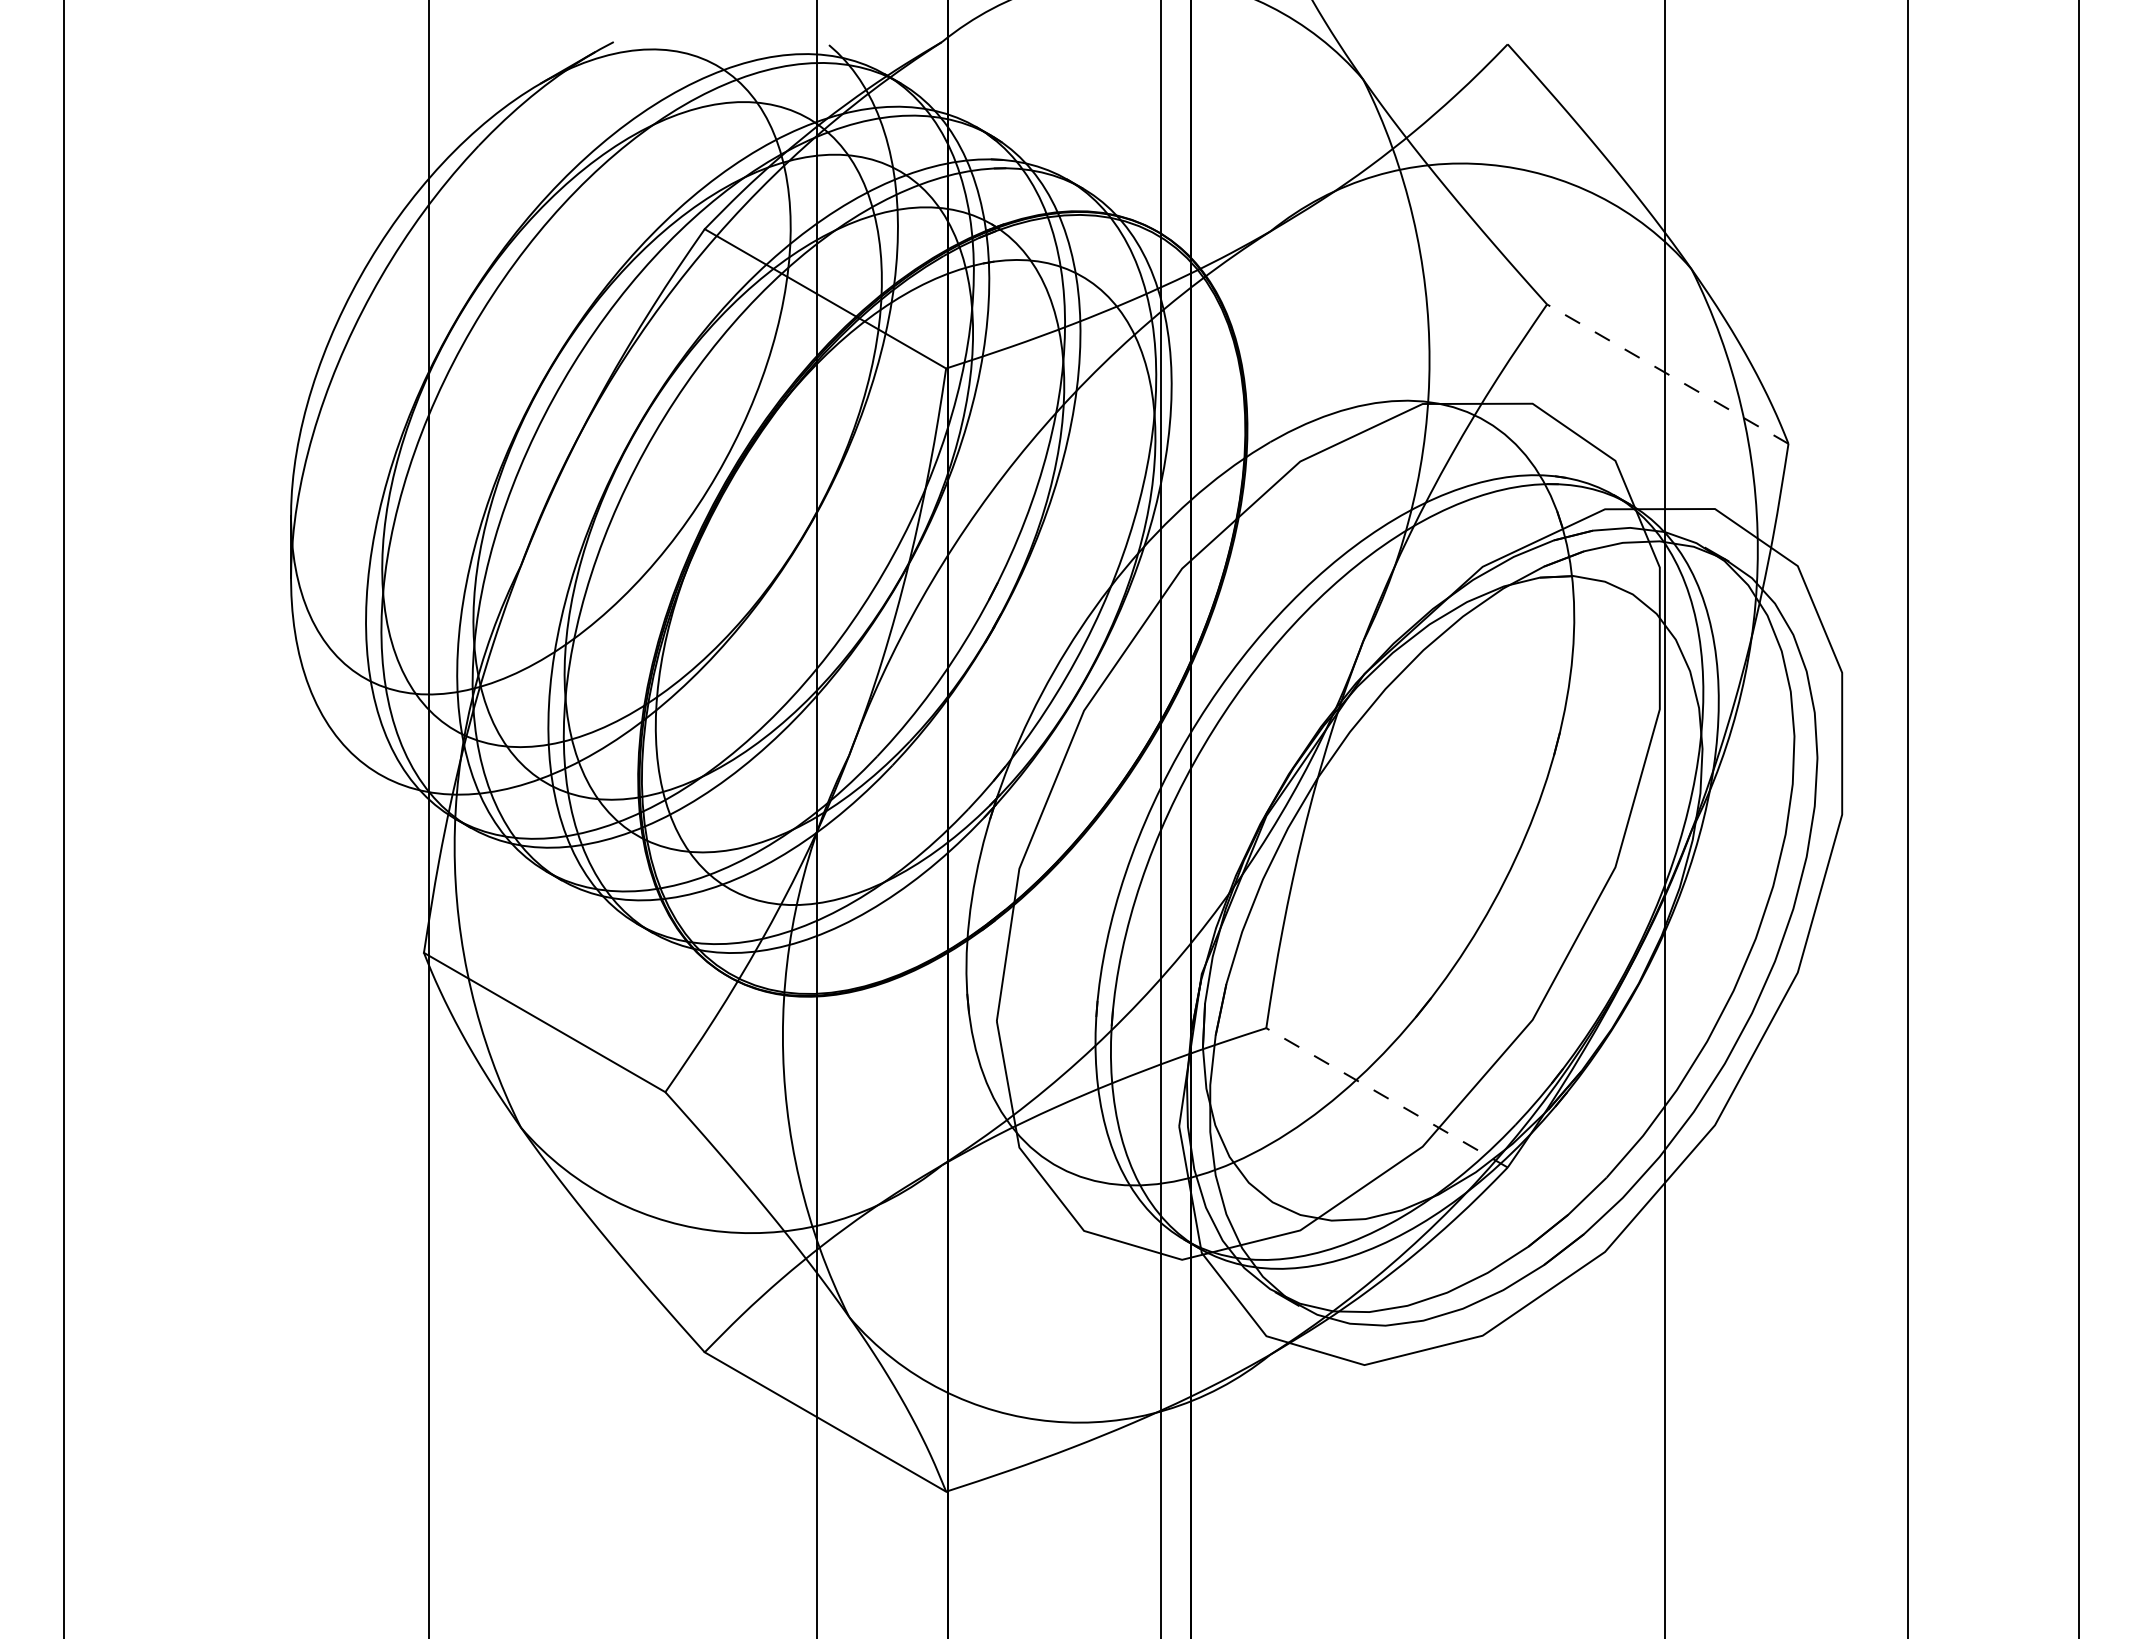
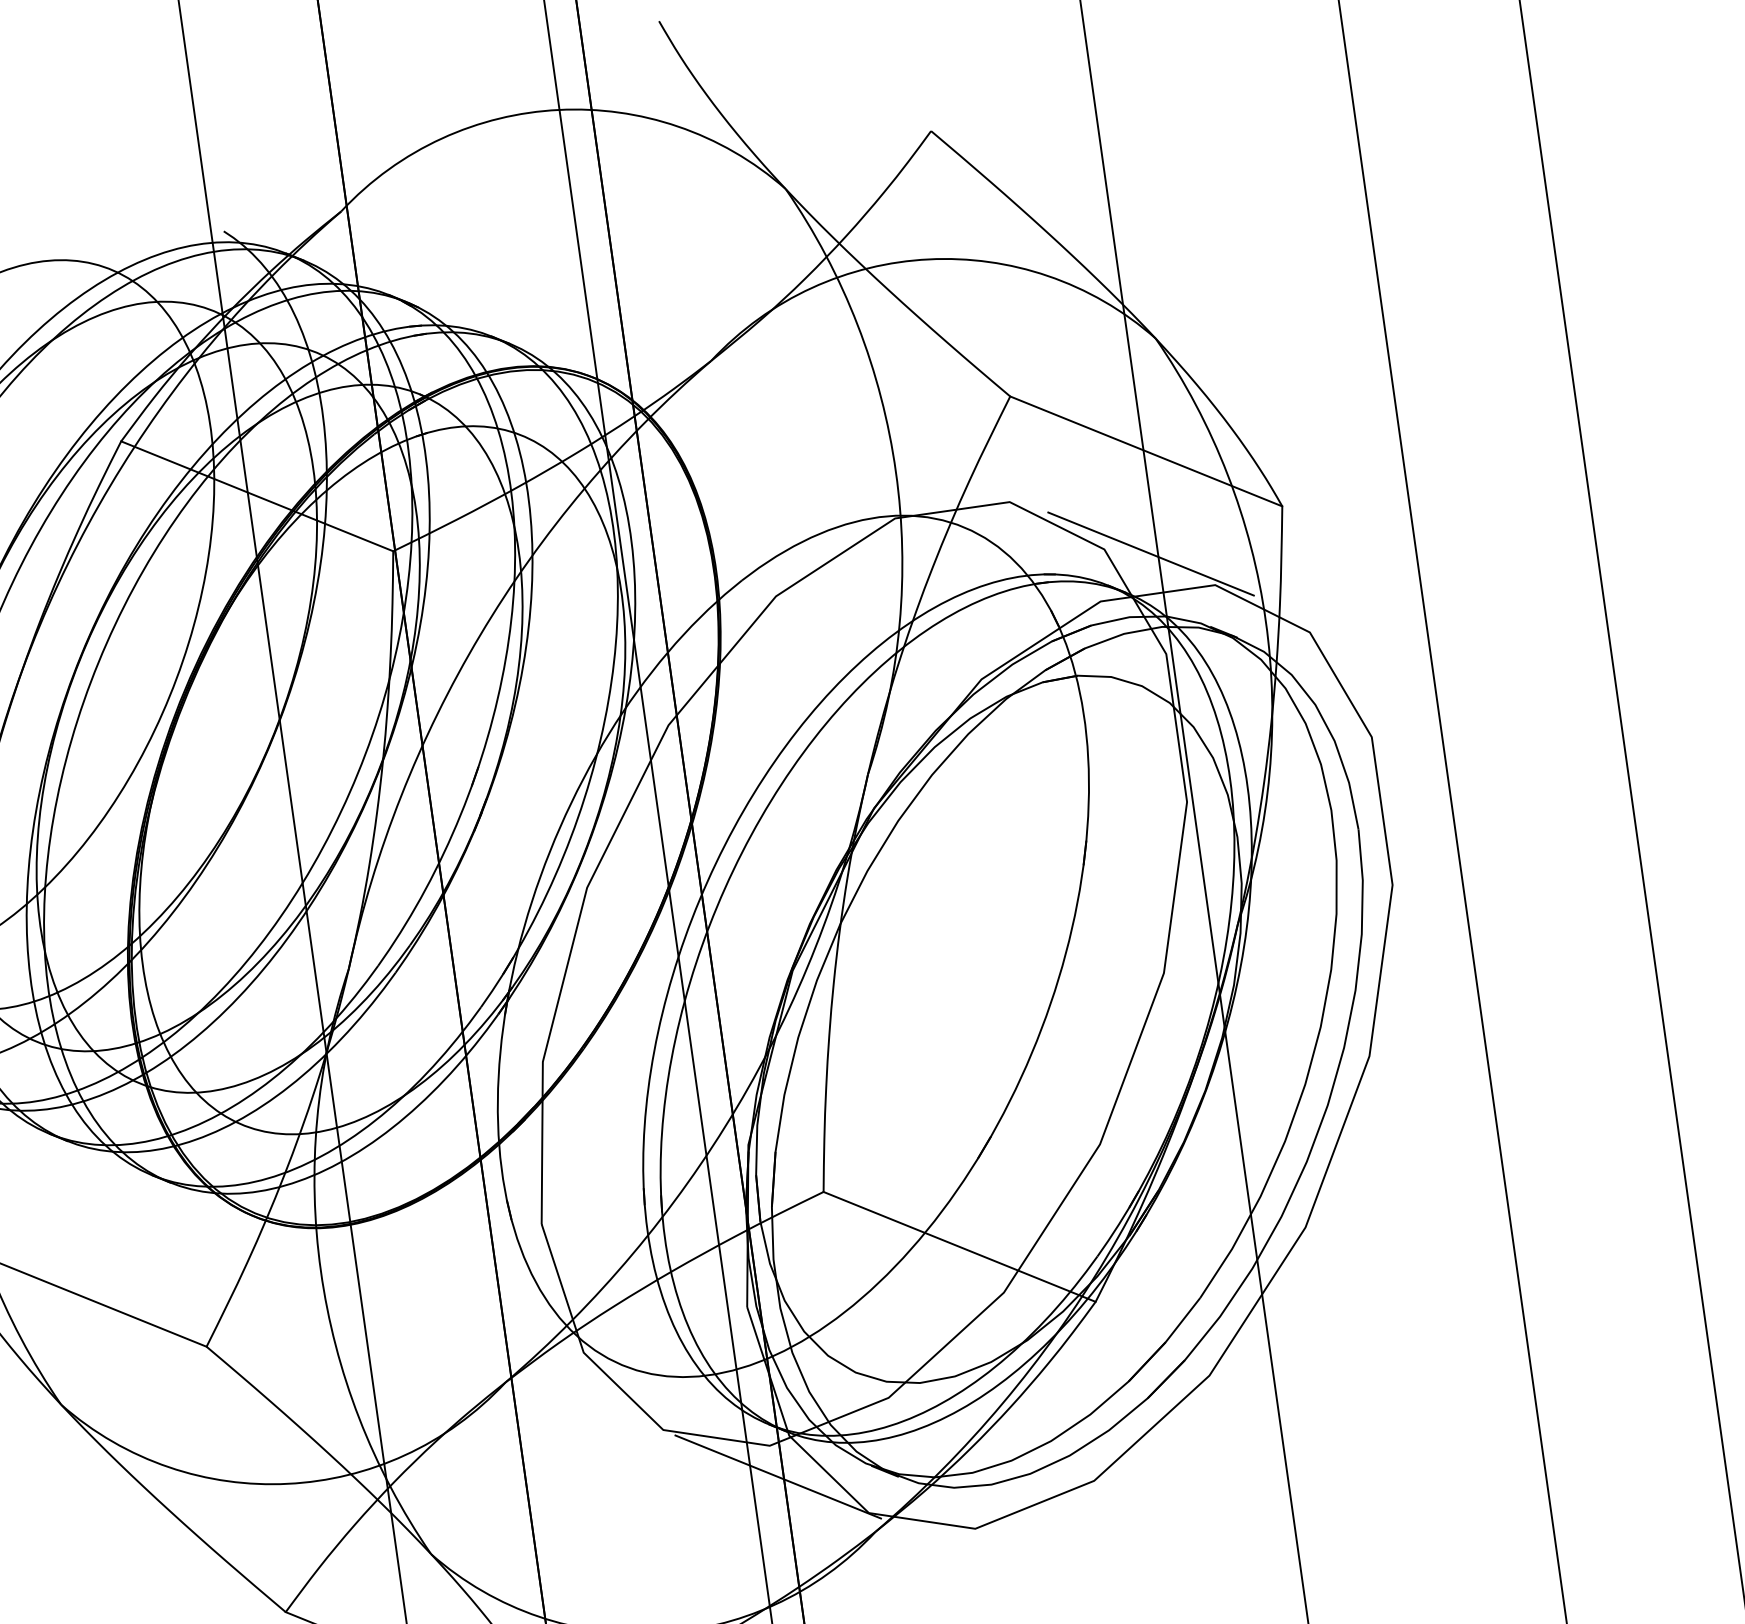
line: (1667, 373) -> (1145, 450), dashed -> solid
line: (1658, 470) -> (1150, 553), added
line: (1386, 1097) -> (959, 1246), dashed -> solid
line: (1185, 1289) -> (777, 1476), added

